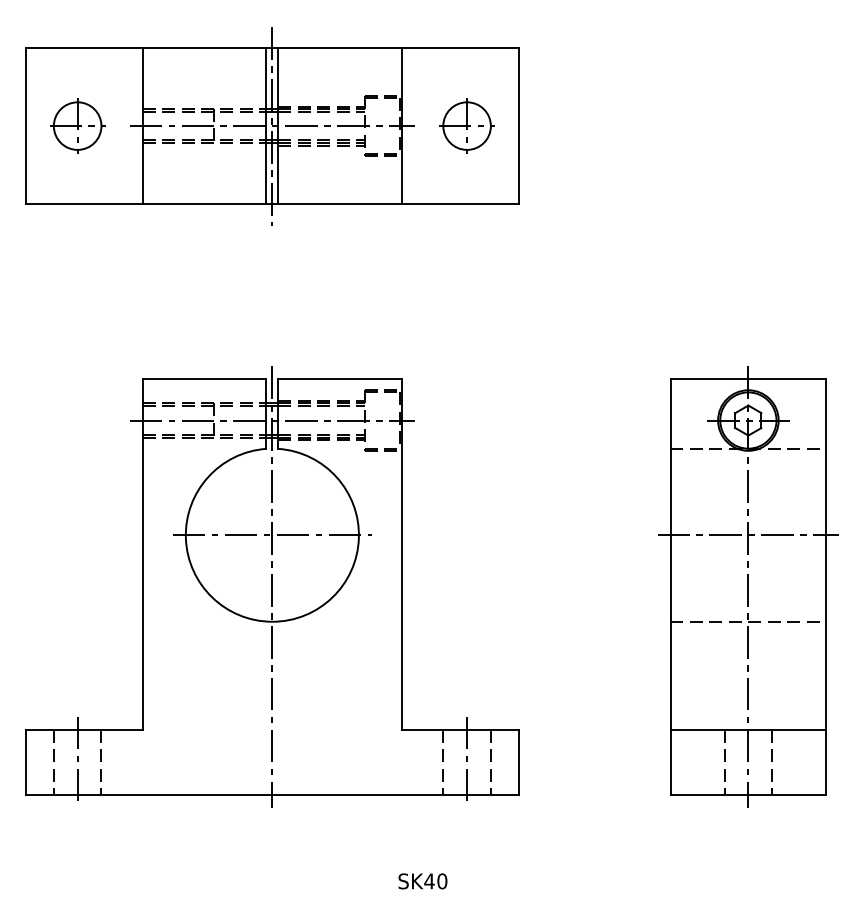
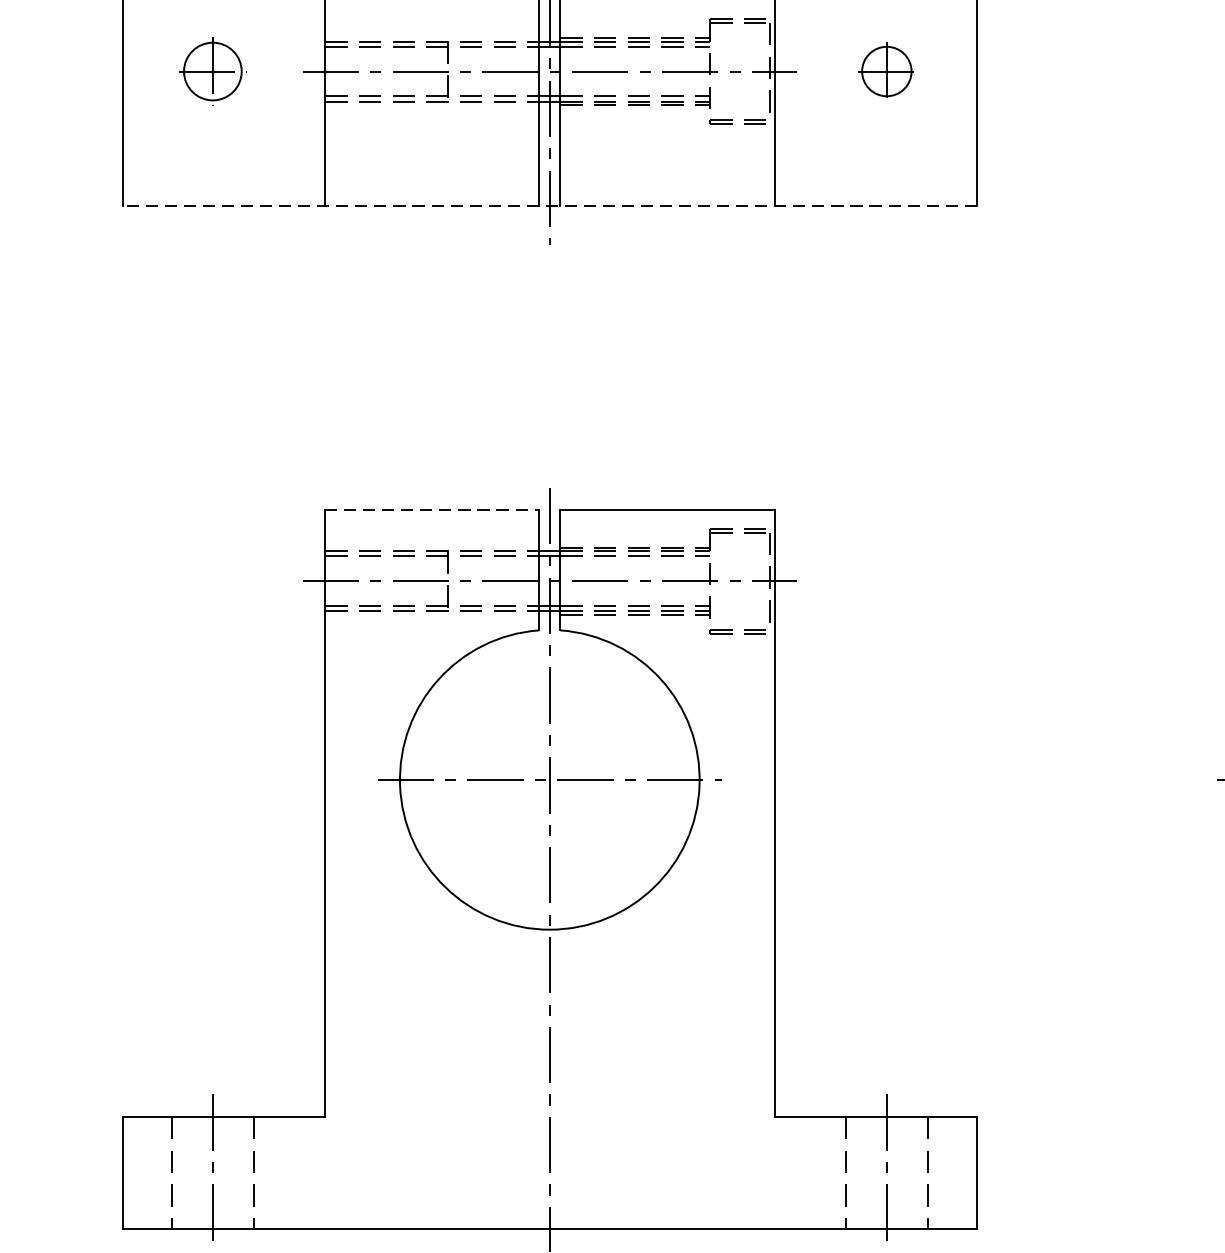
part: (77, 125) -> (212, 70), size x0.7
part: (466, 125) -> (885, 70), size x0.6
line: (272, 204) -> (550, 207), solid -> dashed
line: (204, 379) -> (432, 510), solid -> dashed

